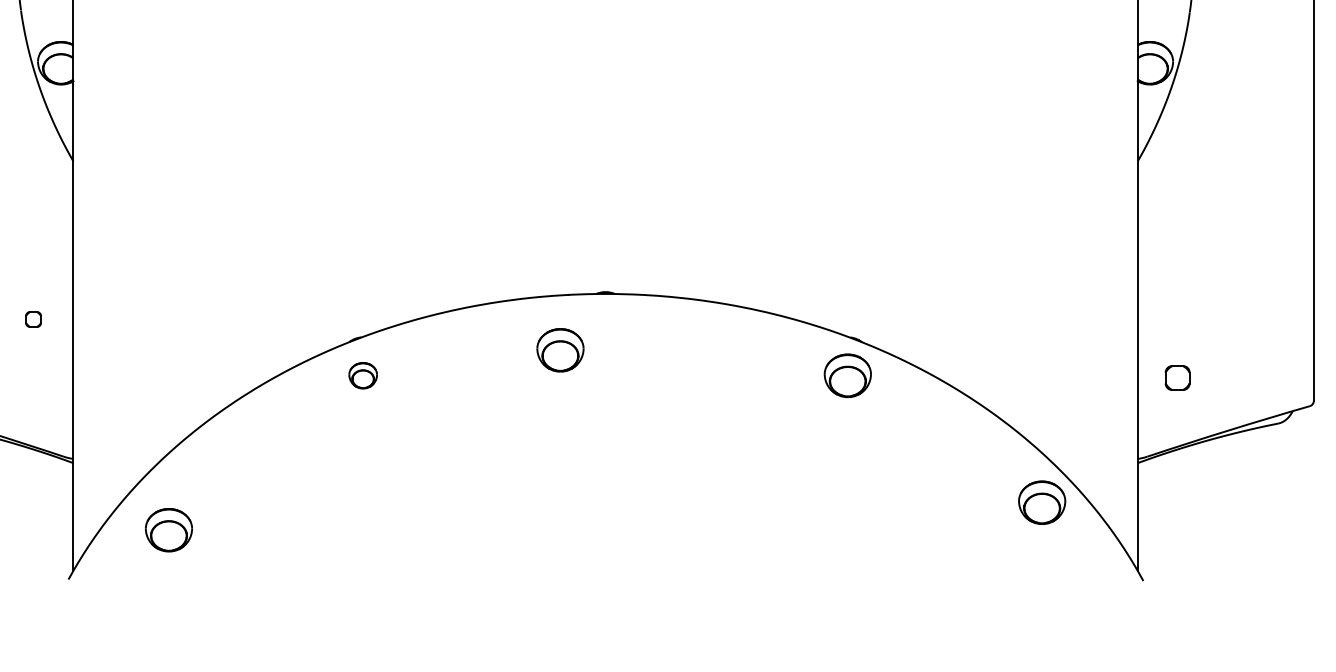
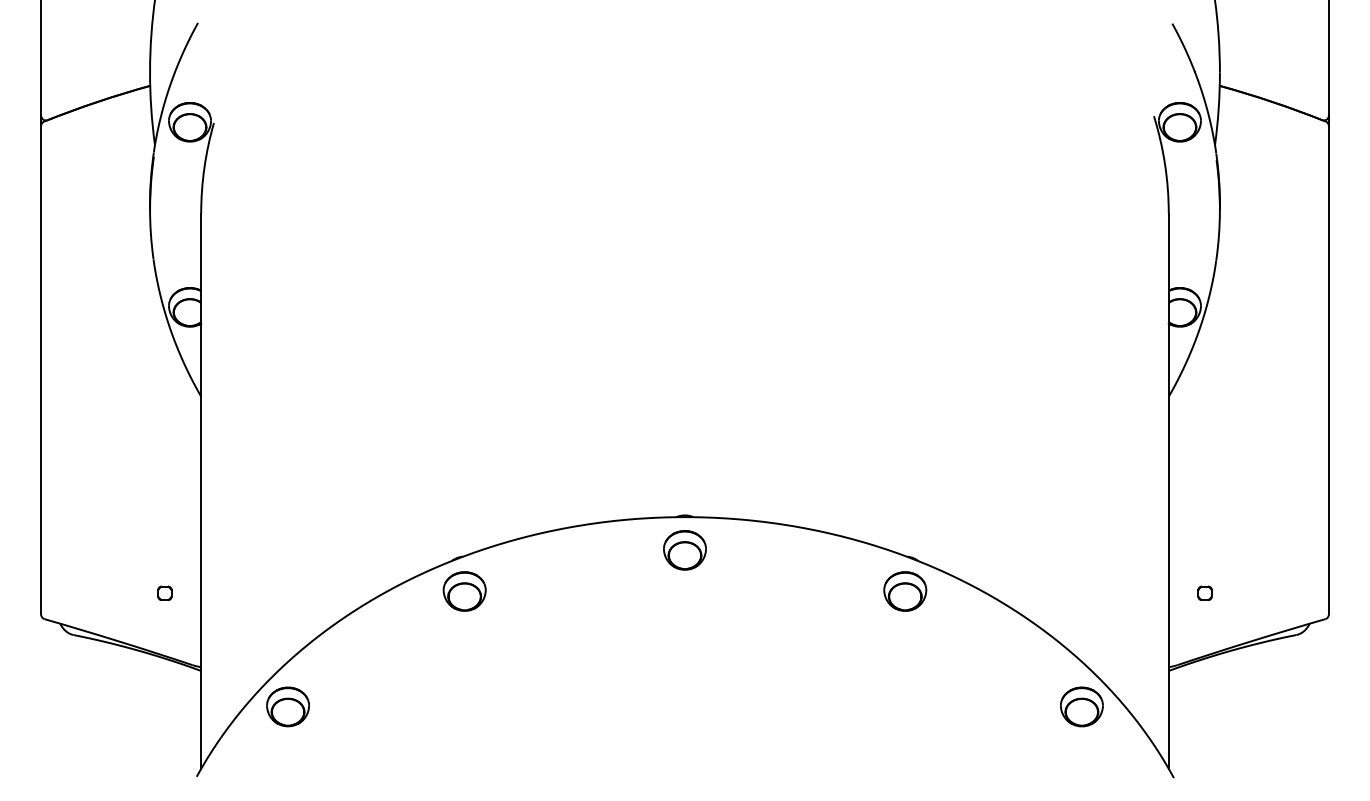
part: (33, 318) -> (164, 592), moved
part: (559, 350) -> (684, 550), moved
part: (363, 375) -> (464, 591), size x1.67
part: (1176, 376) -> (1204, 592), size x0.62
part: (168, 529) -> (287, 706), moved

